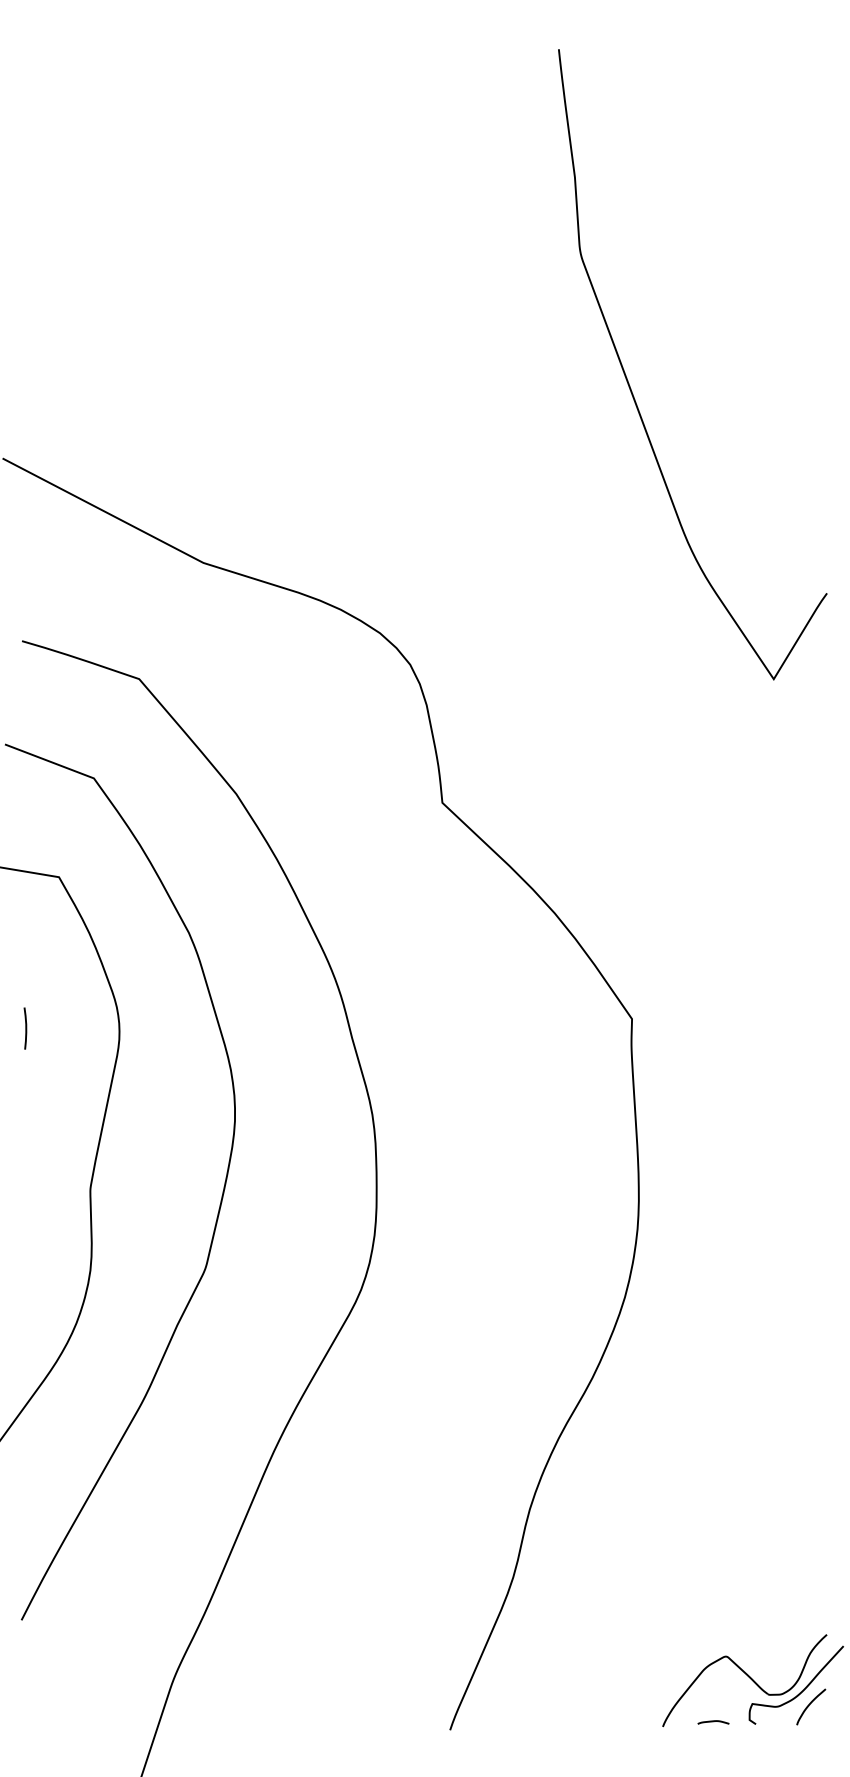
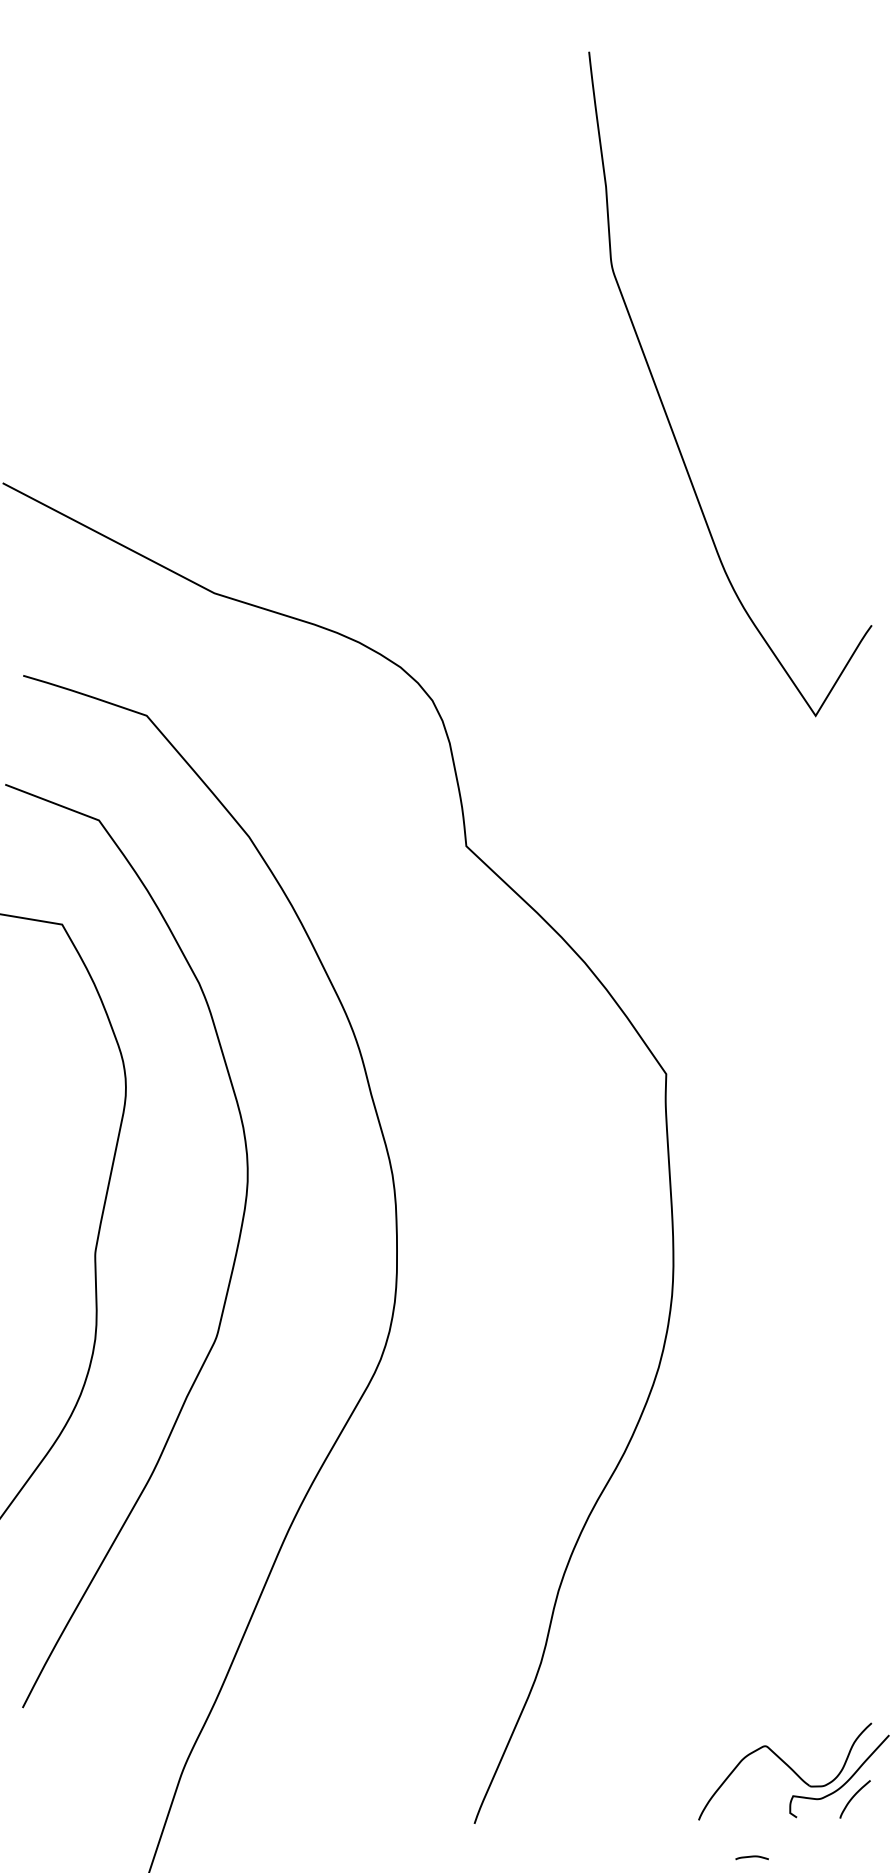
curve: (25, 1028) -> (26, 1084), removed
curve: (713, 1722) -> (752, 1857), moved

